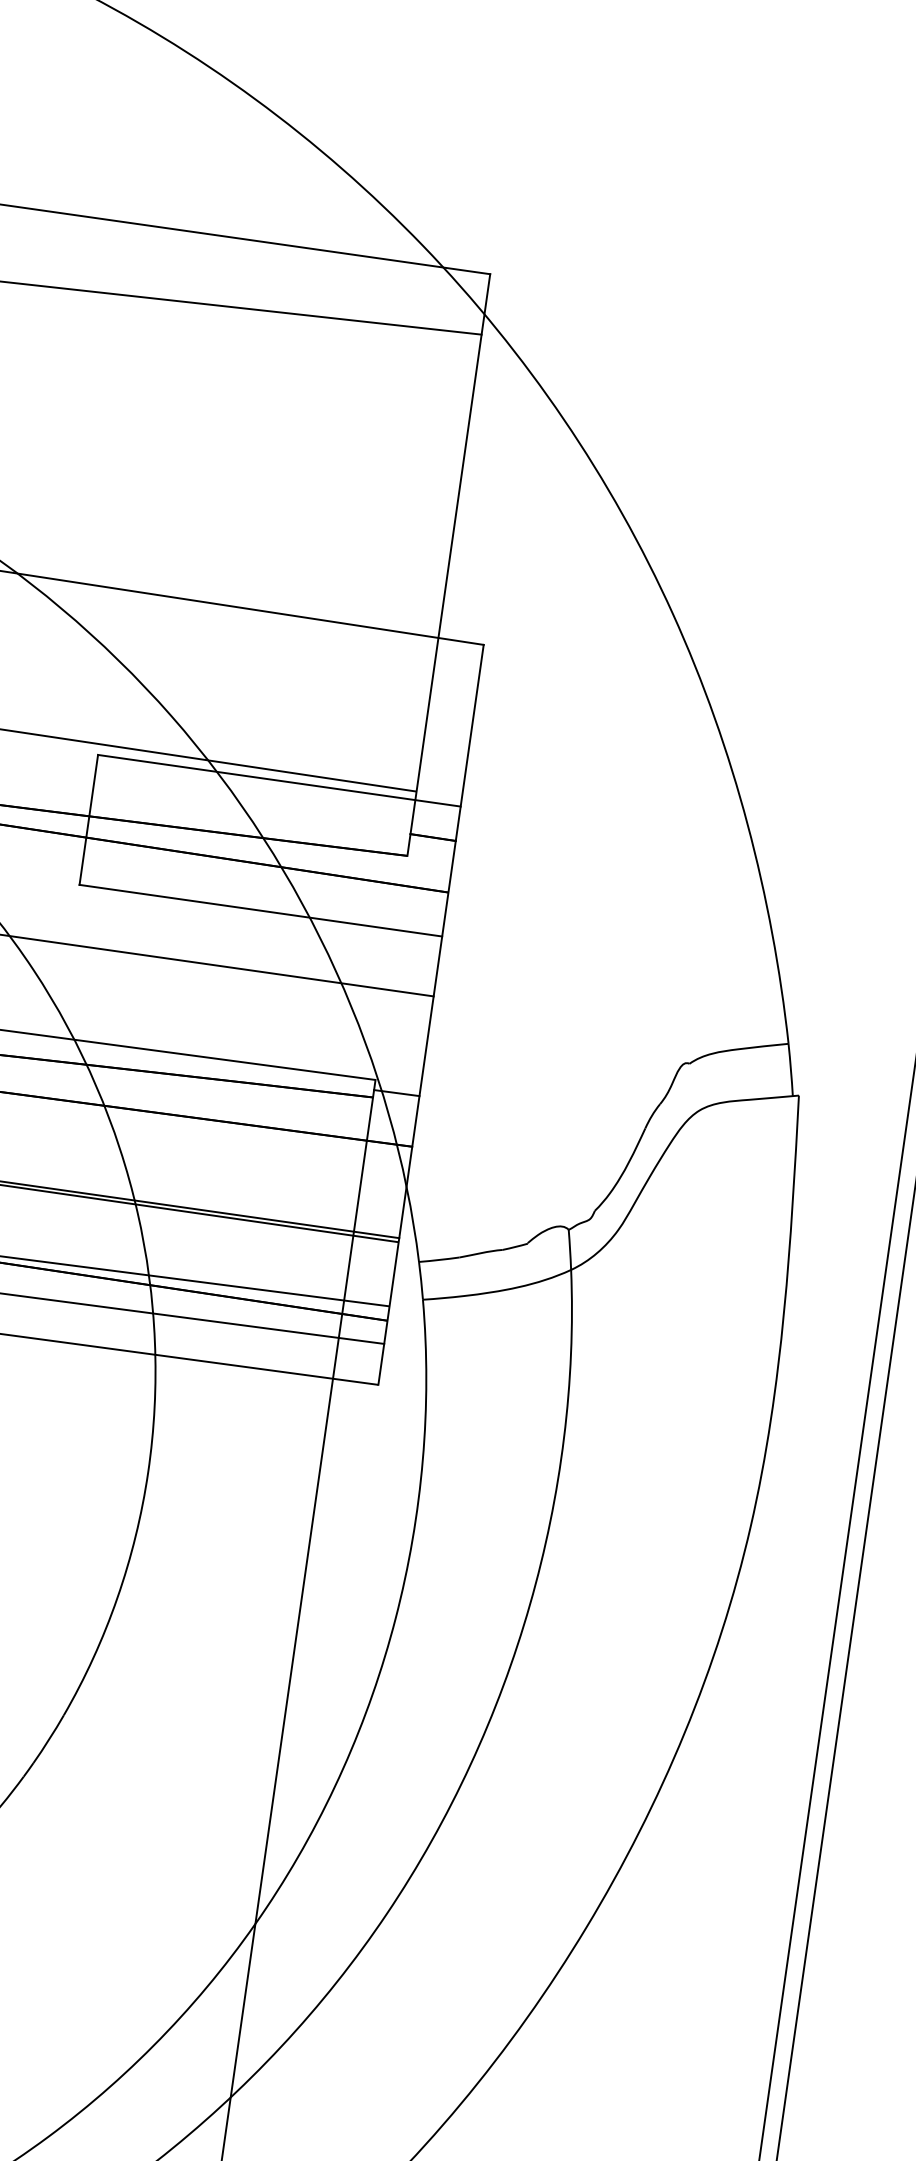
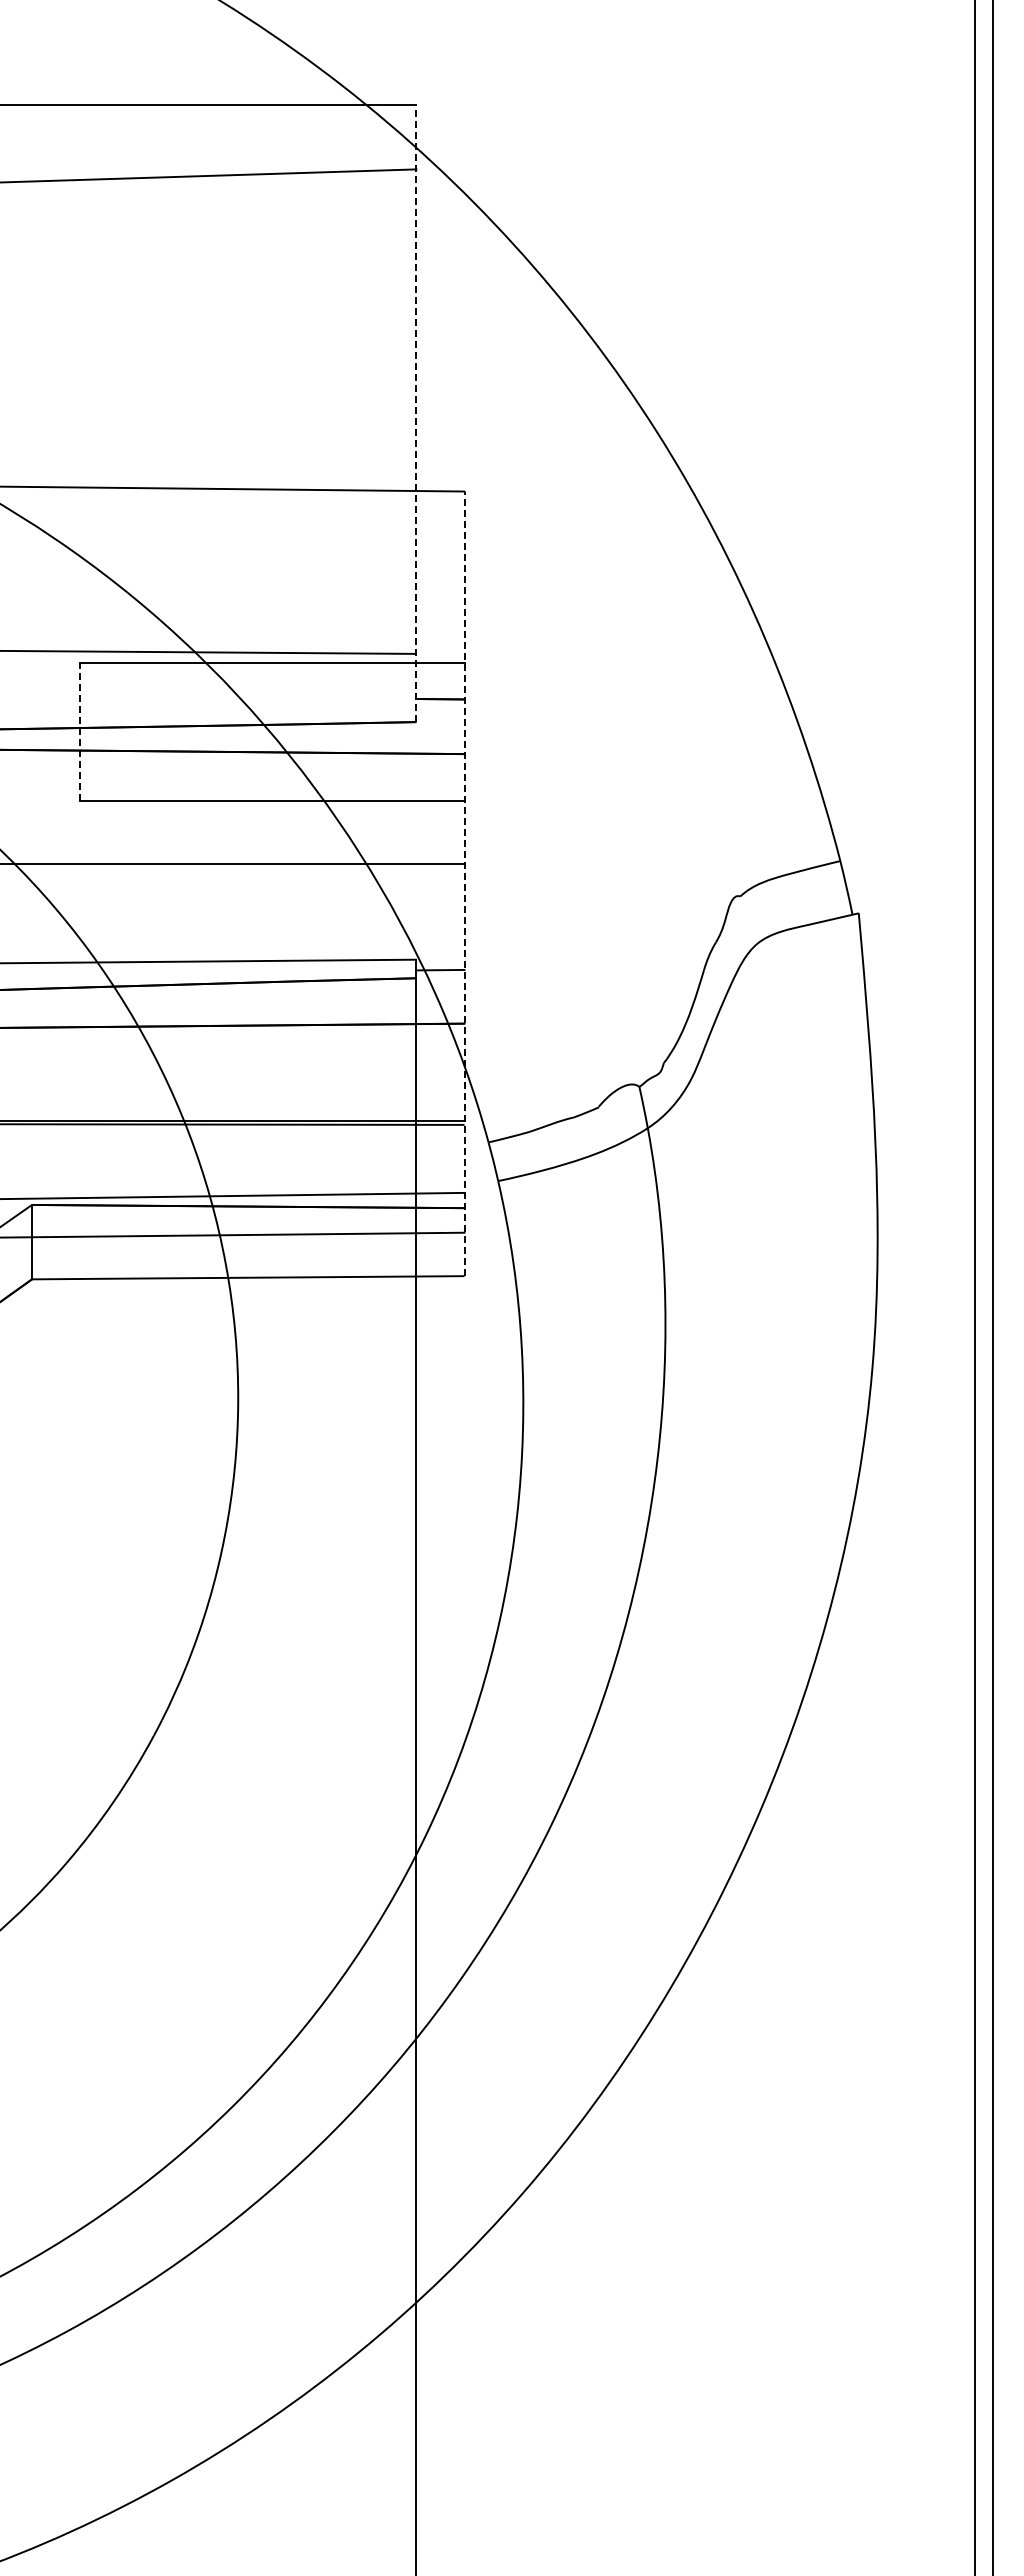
line: (448, 564) -> (416, 413), solid -> dashed
line: (89, 819) -> (80, 731), solid -> dashed
line: (431, 1014) -> (464, 883), solid -> dashed

